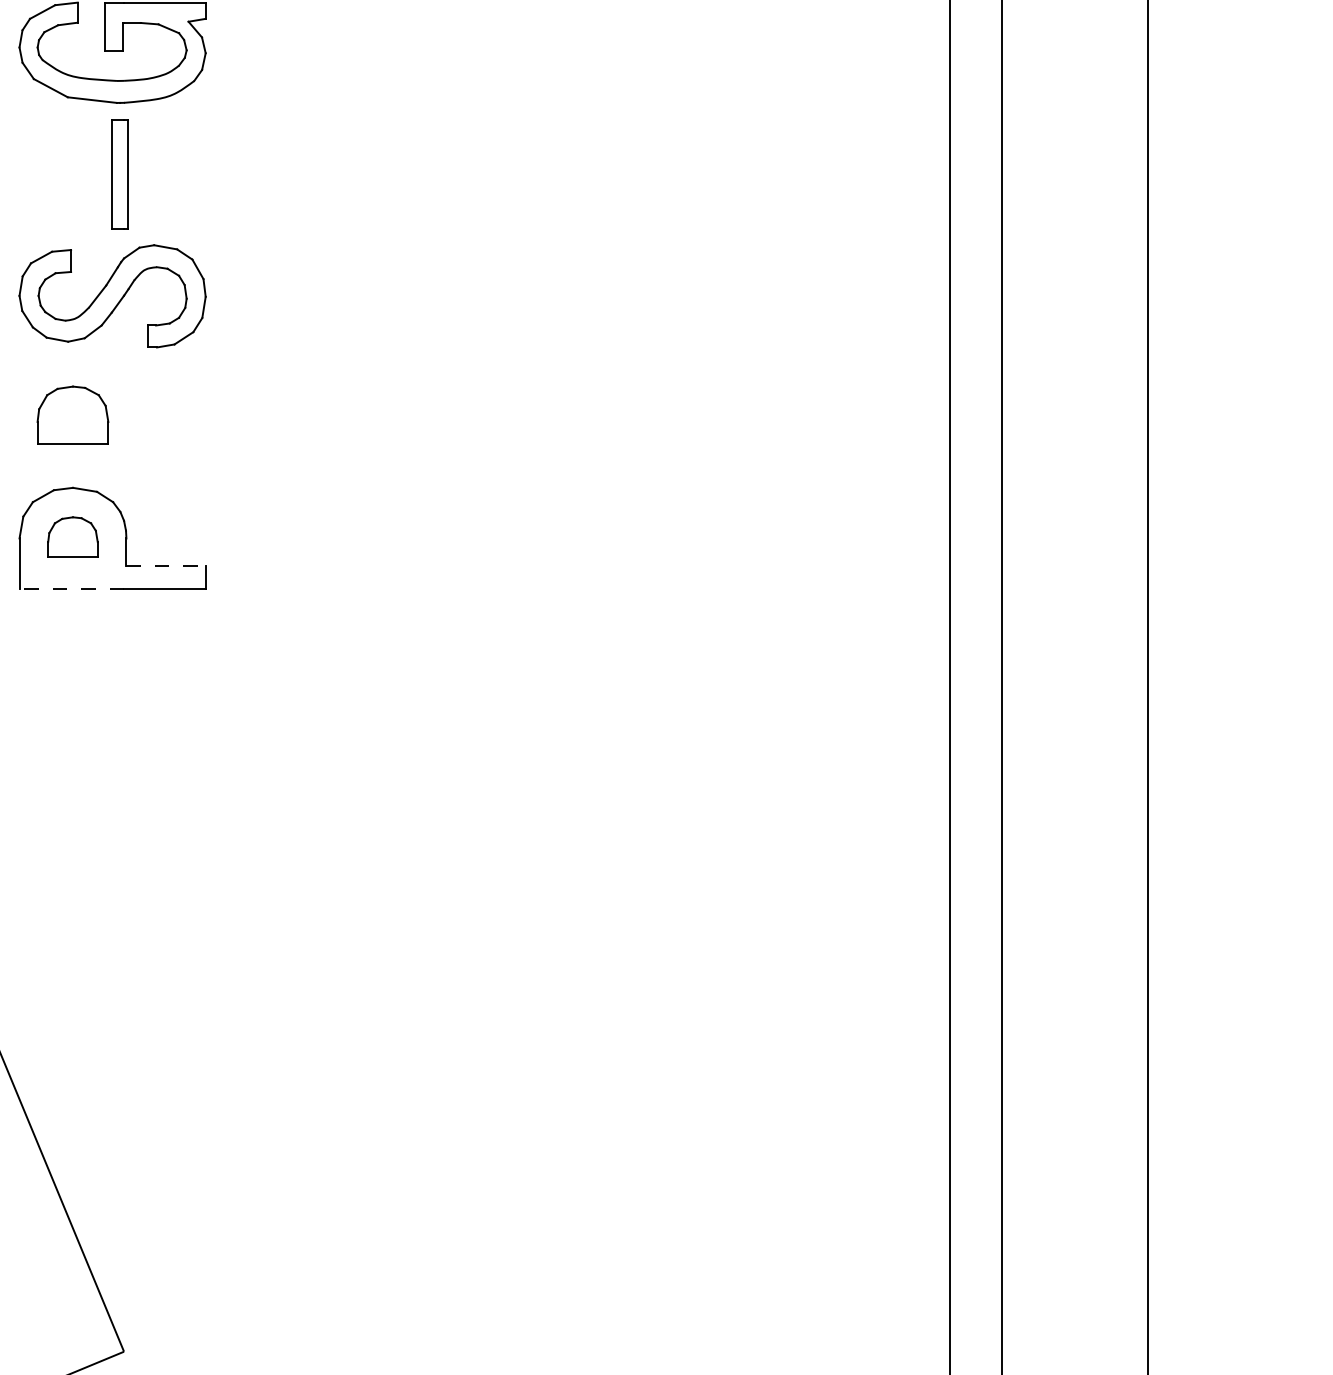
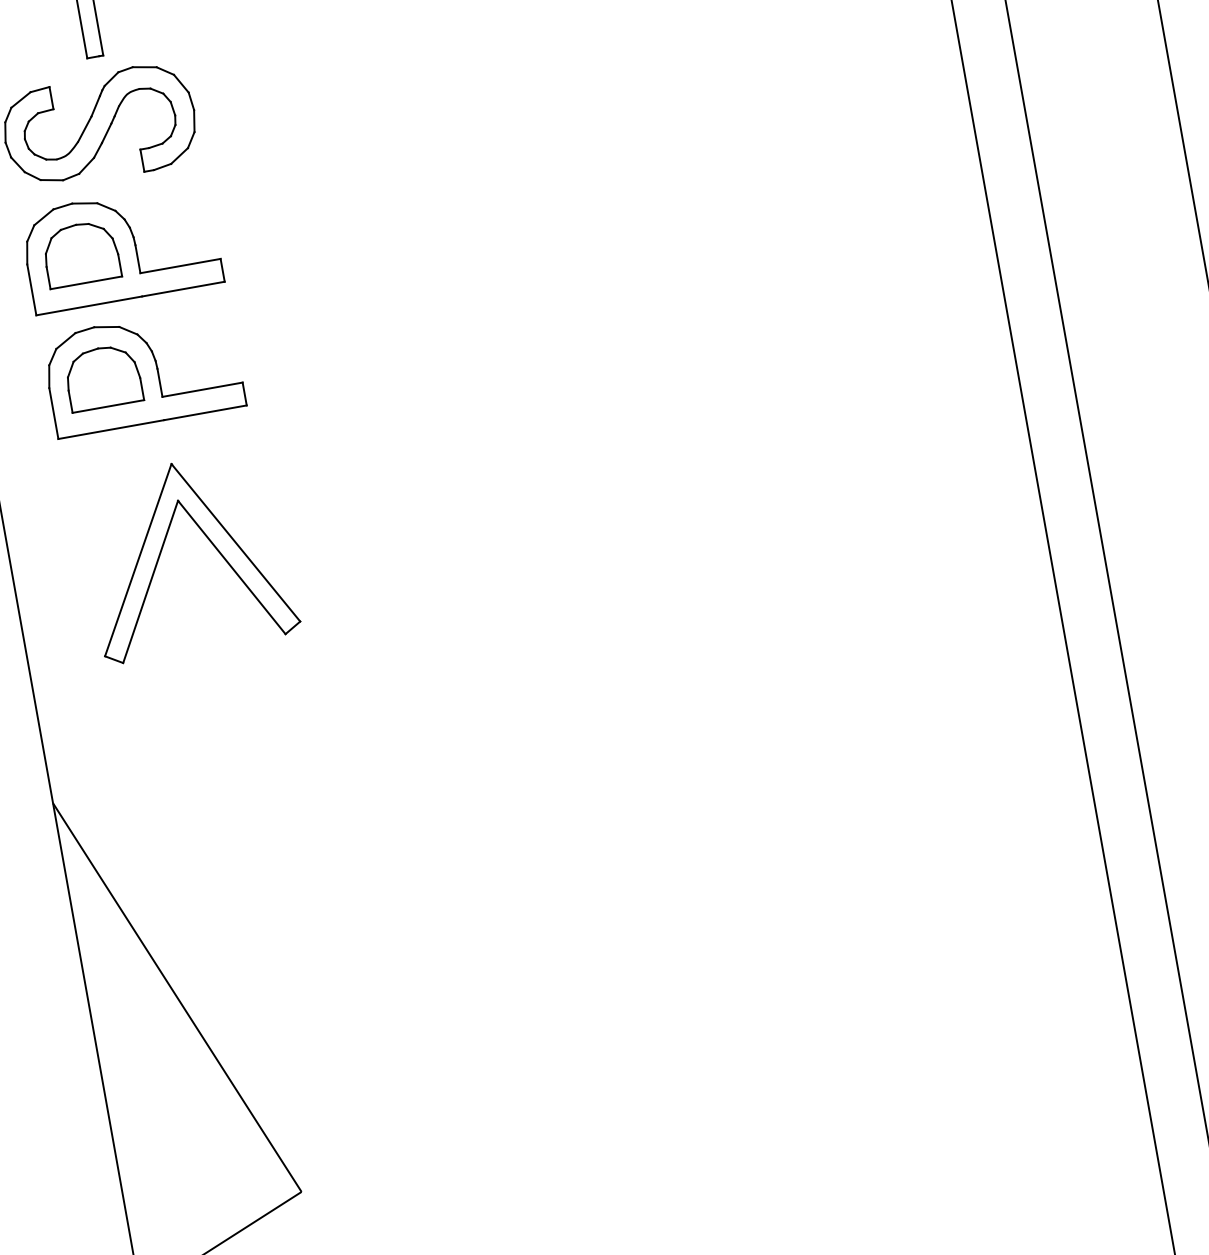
part: (112, 415) -> (121, 246), added
part: (72, 536) -> (102, 376), size x1.43
line: (166, 566) -> (203, 389), dashed -> solid
line: (71, 588) -> (110, 429), dashed -> solid
part: (102, 709) -> (164, 546), added

